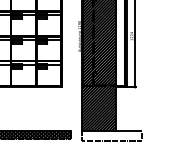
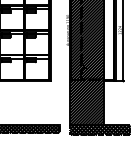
hatch: (111, 136) -> (99, 130), added

